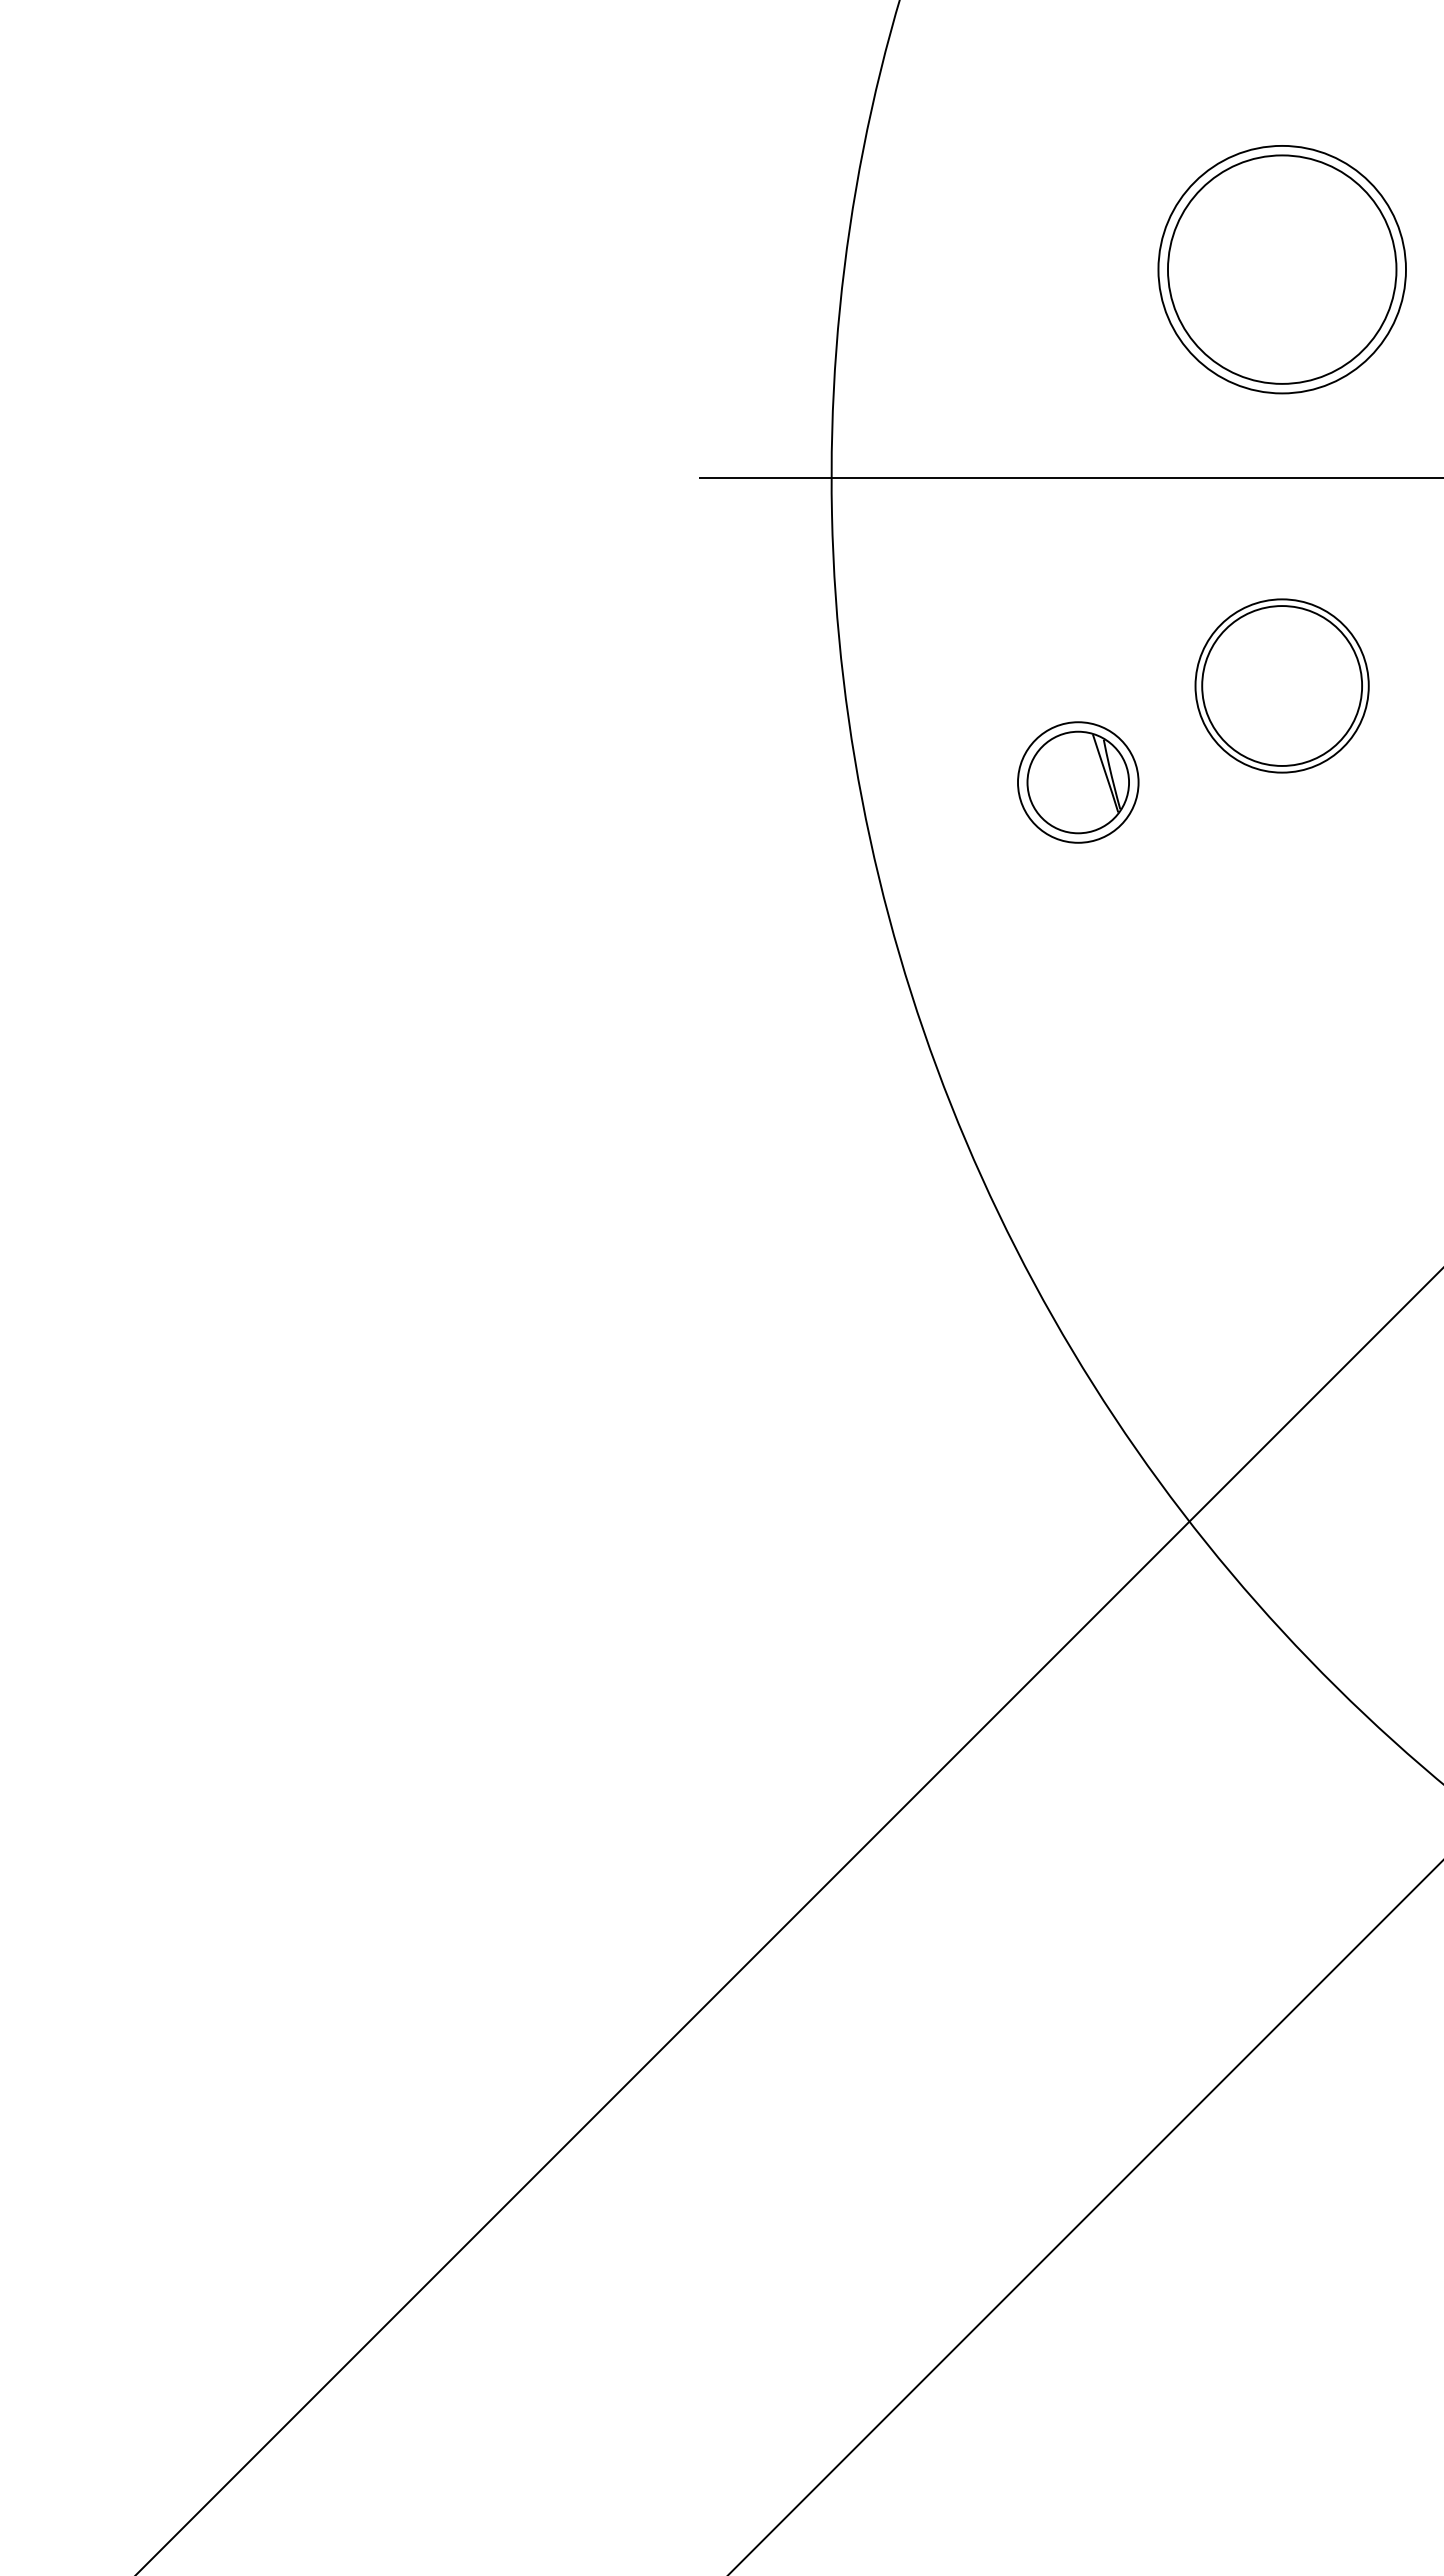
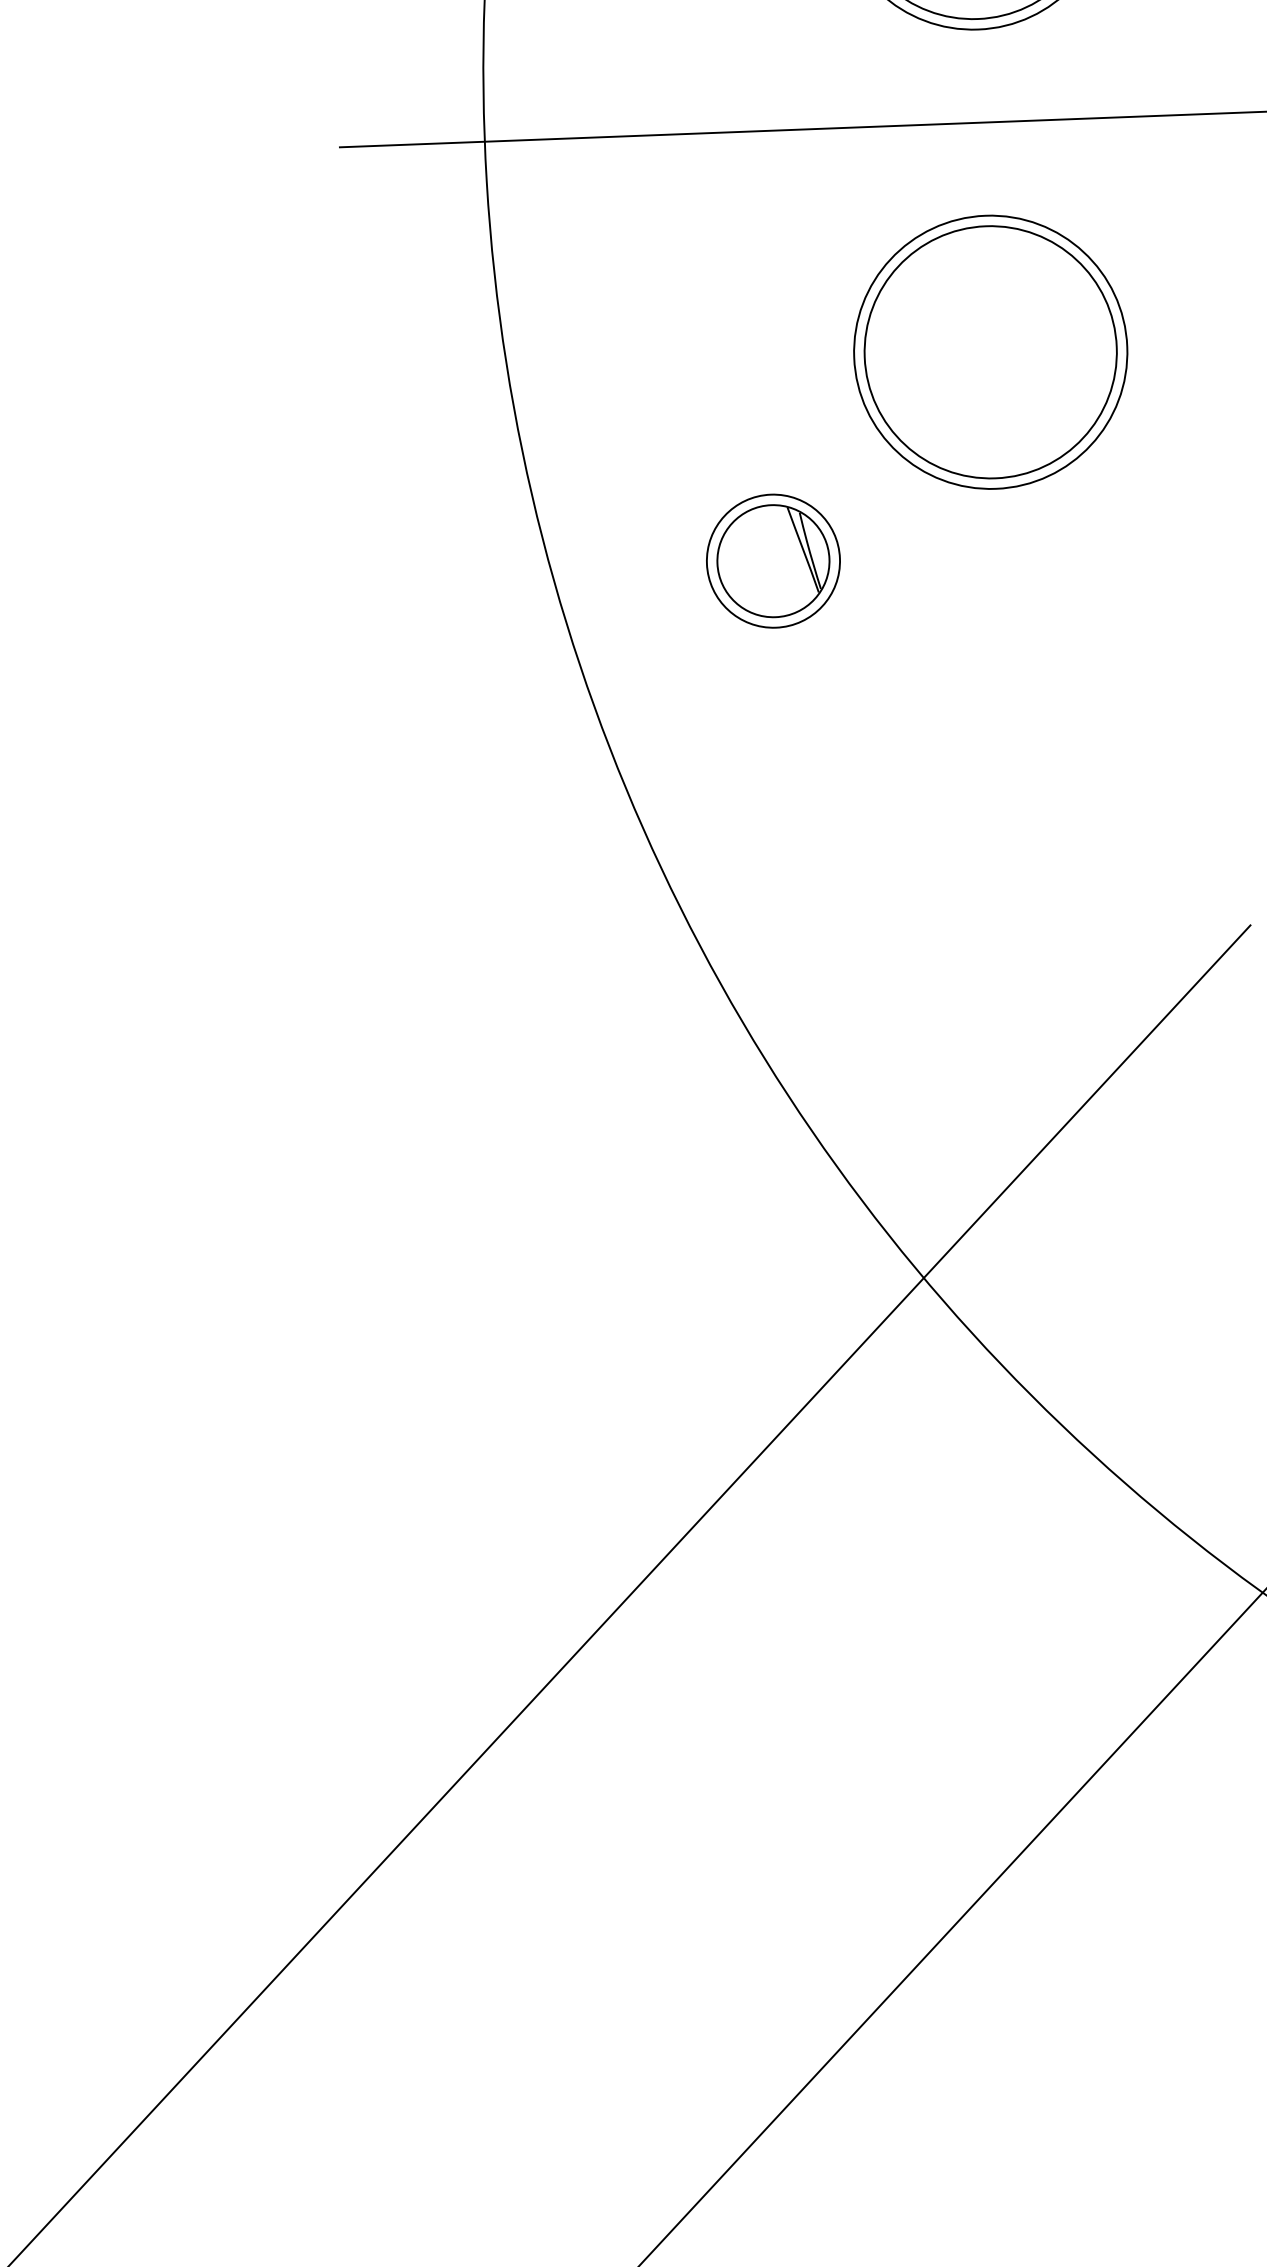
part: (1281, 685) -> (989, 351), size x1.43
part: (1078, 782) -> (773, 561), moved

